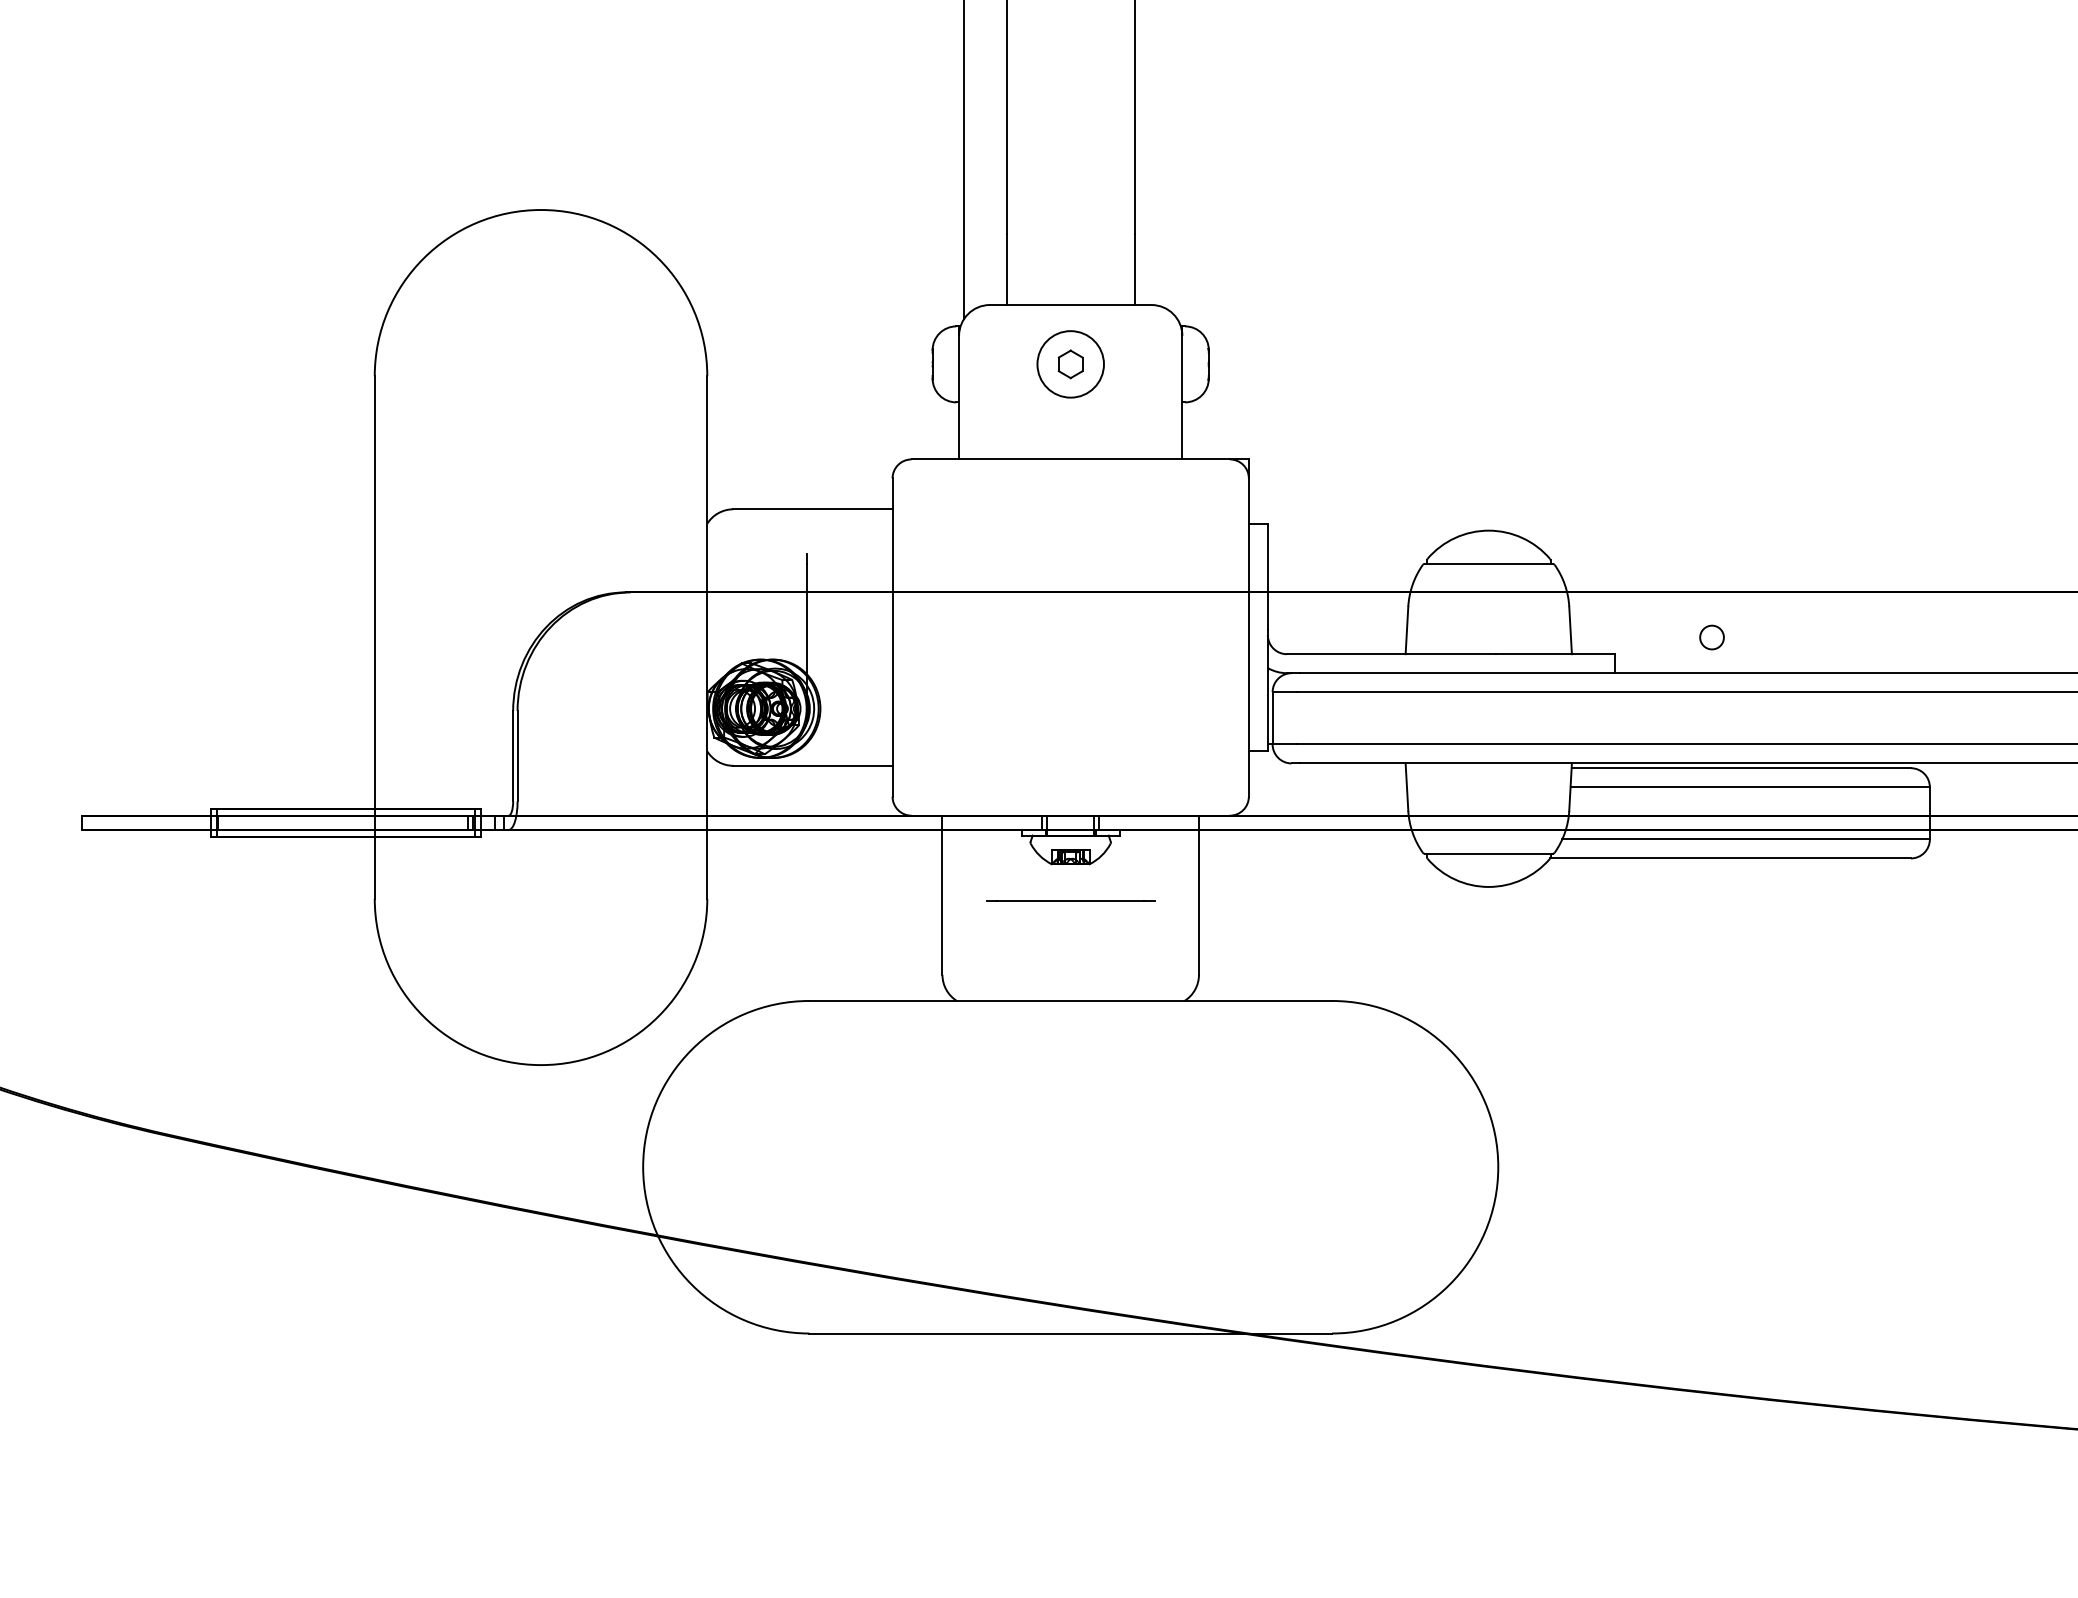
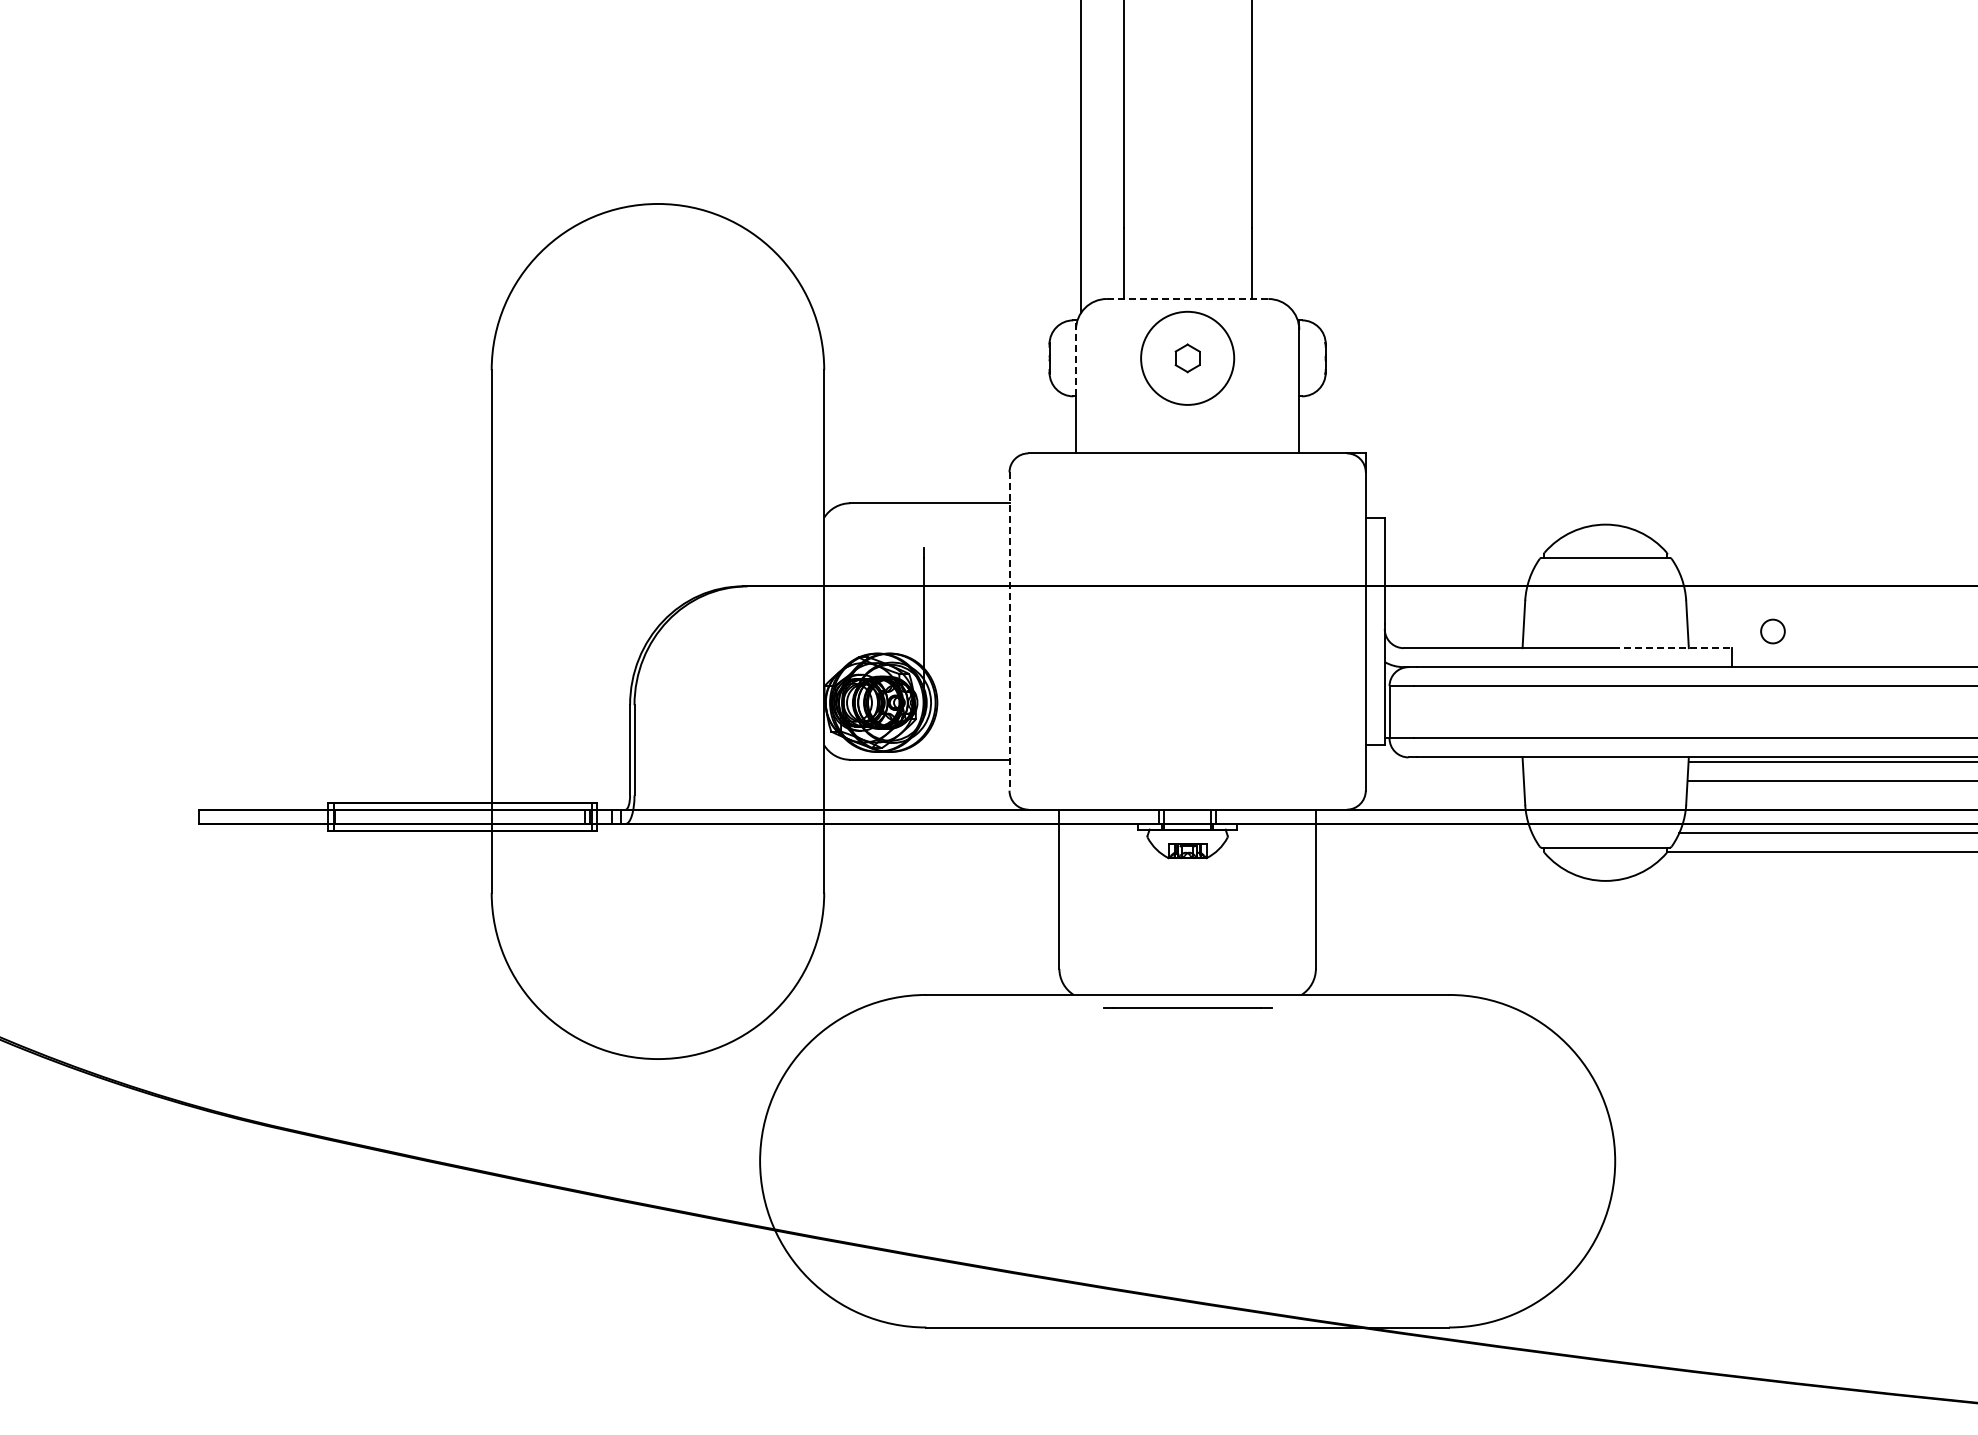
line: (1070, 305) -> (1187, 299), solid -> dashed
line: (959, 363) -> (1076, 357), solid -> dashed
circle: (1070, 364) -> (1187, 358), size x1.4
circle: (1711, 637) -> (1772, 631), moved
line: (892, 638) -> (1009, 632), solid -> dashed
line: (1555, 654) -> (1672, 648), solid -> dashed
line: (1070, 900) -> (1187, 1007), moved

